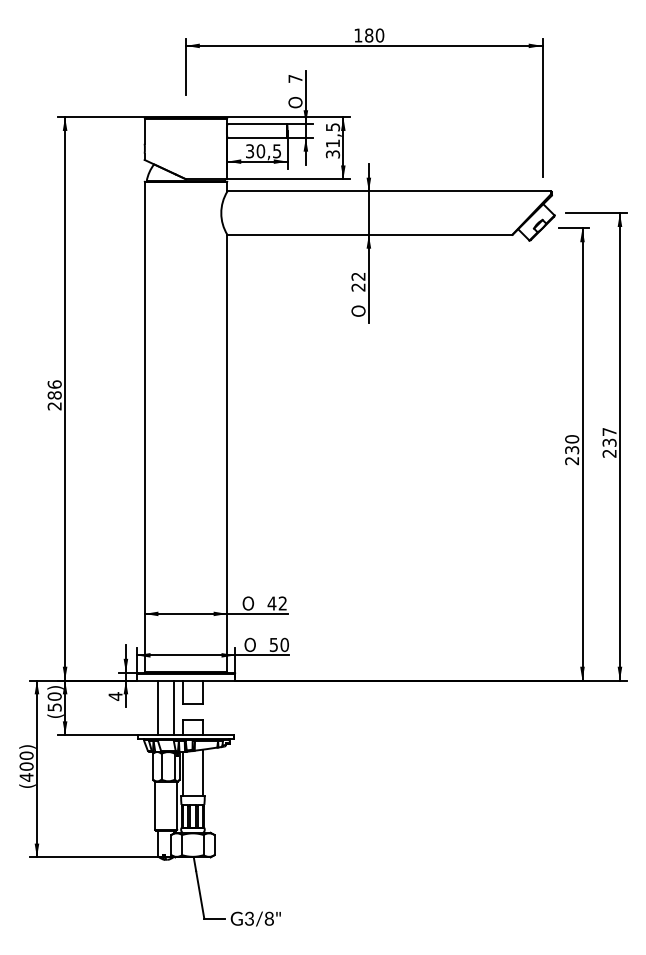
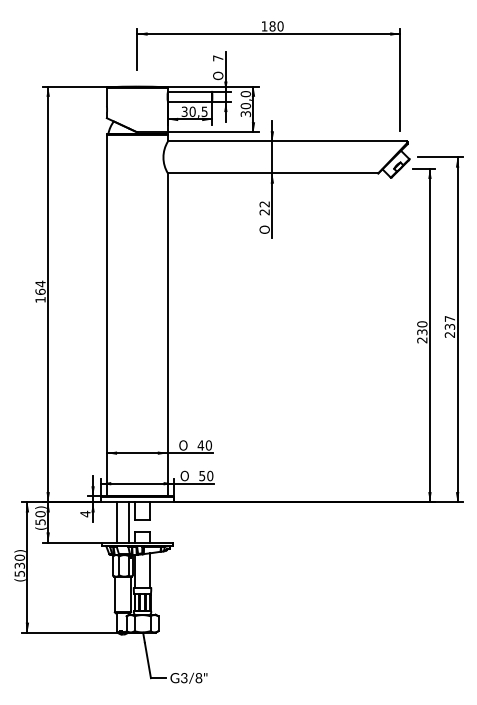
text: (332, 135) -> (245, 100), 31,5 -> 30,0
text: (54, 394) -> (40, 291), 286 -> 164
text: (282, 603) -> (208, 445), 42 -> 40
text: (26, 771) -> (19, 569), (400) -> (530)

